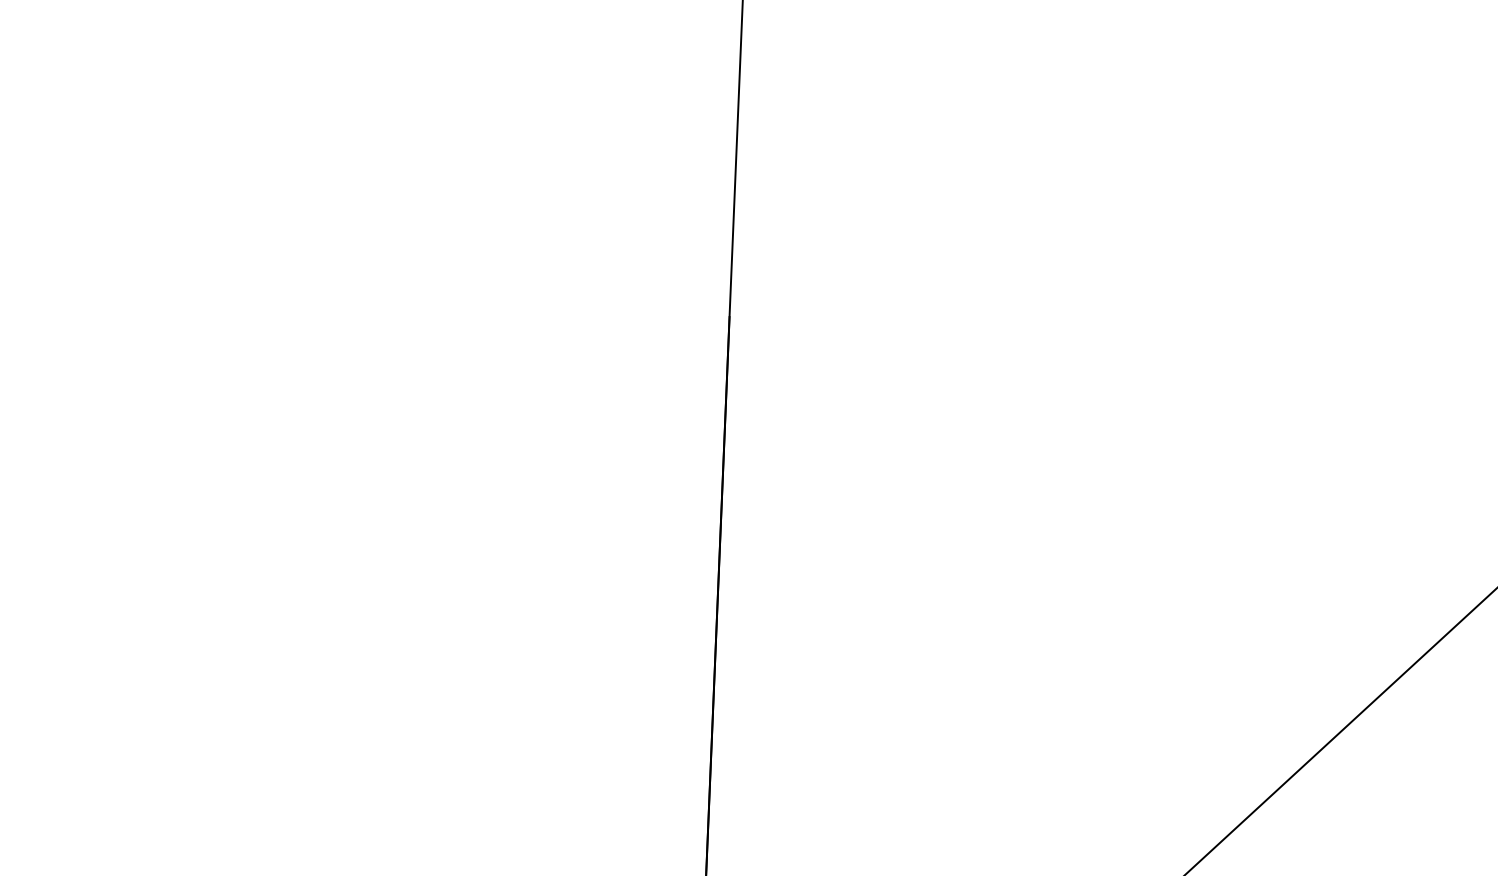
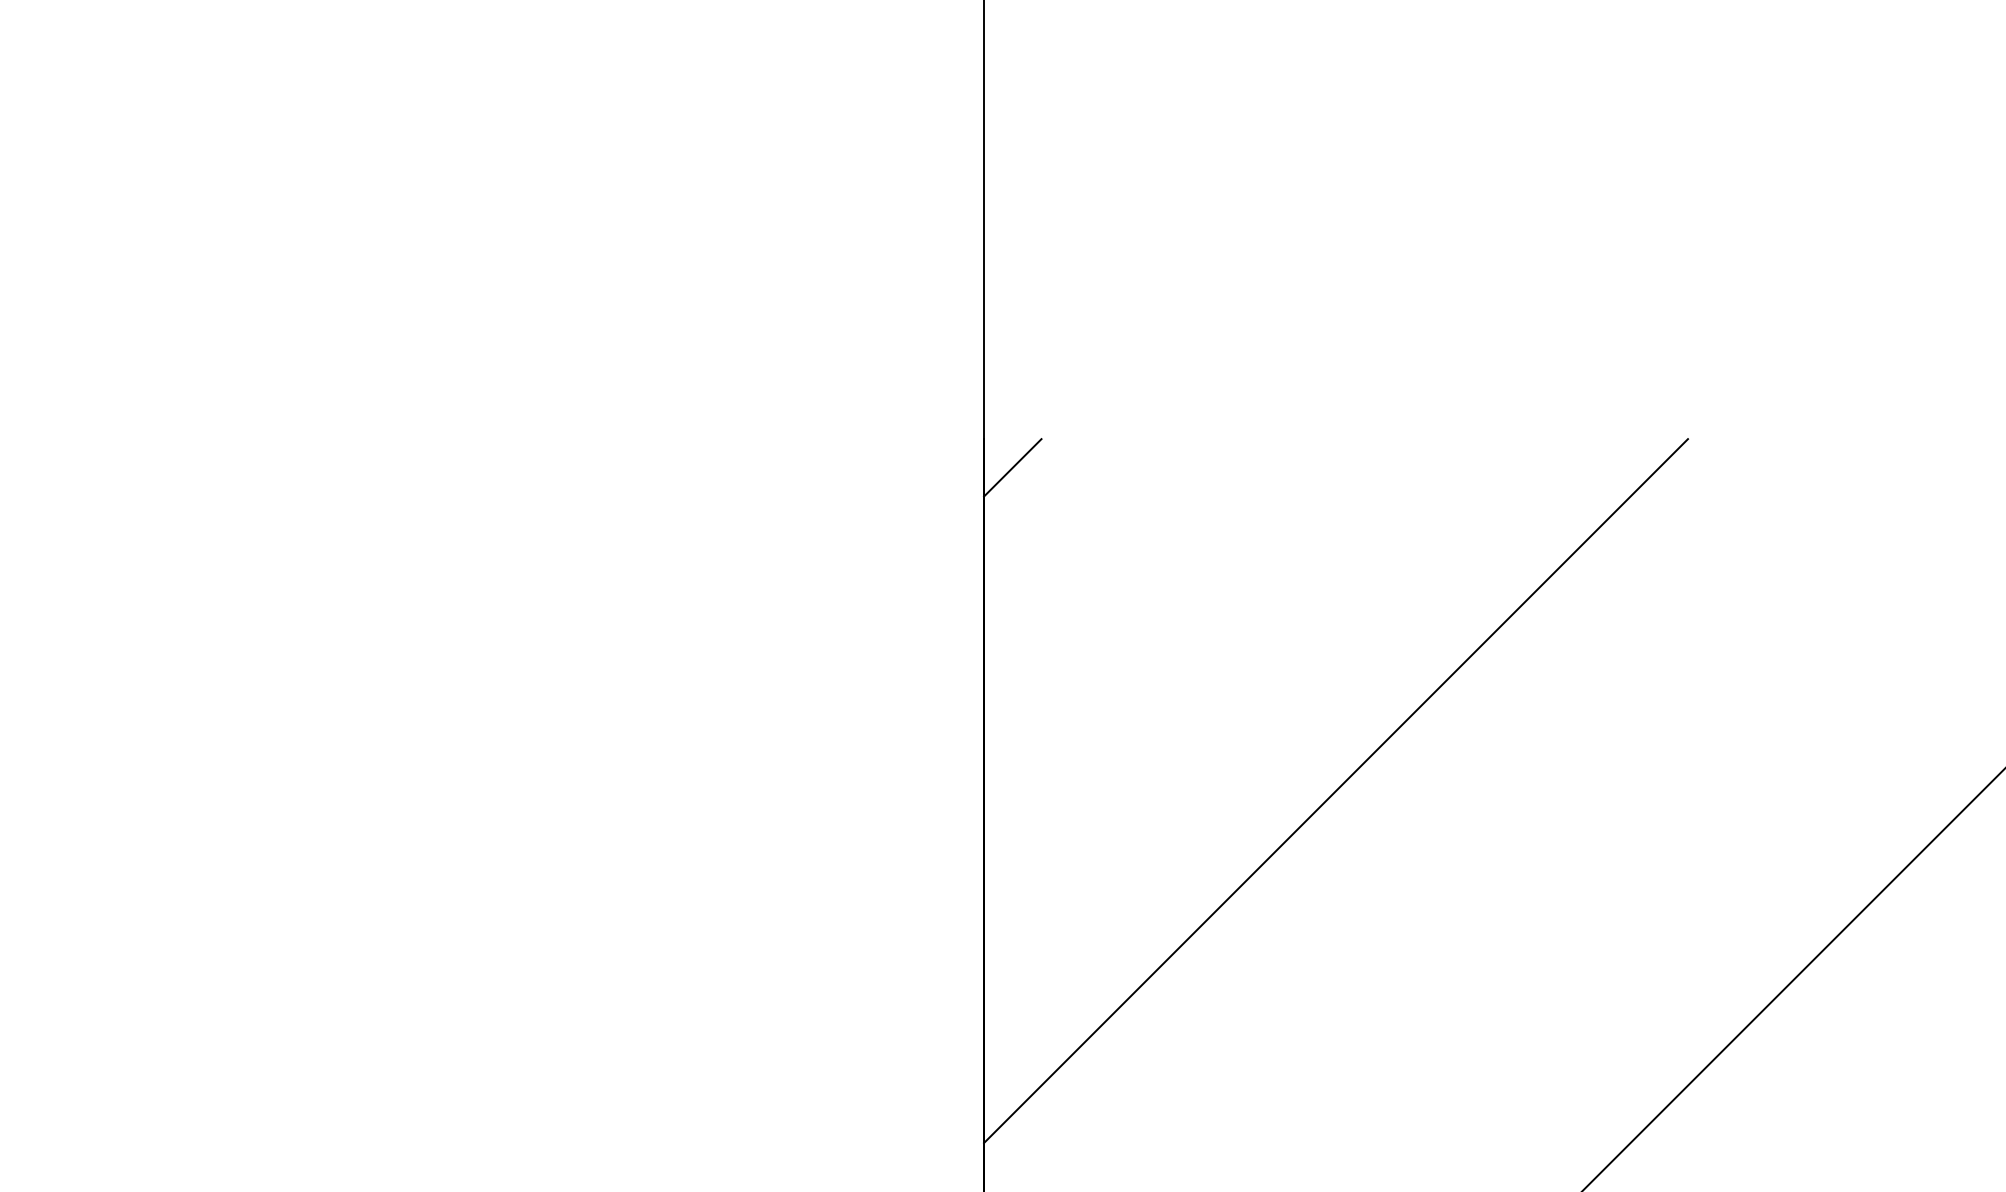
line: (750, 339) -> (1012, 467), added
line: (983, 593) -> (1336, 791), added

